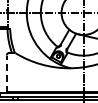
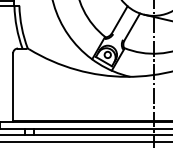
line: (6, 74) -> (12, 88), dashed -> solid

